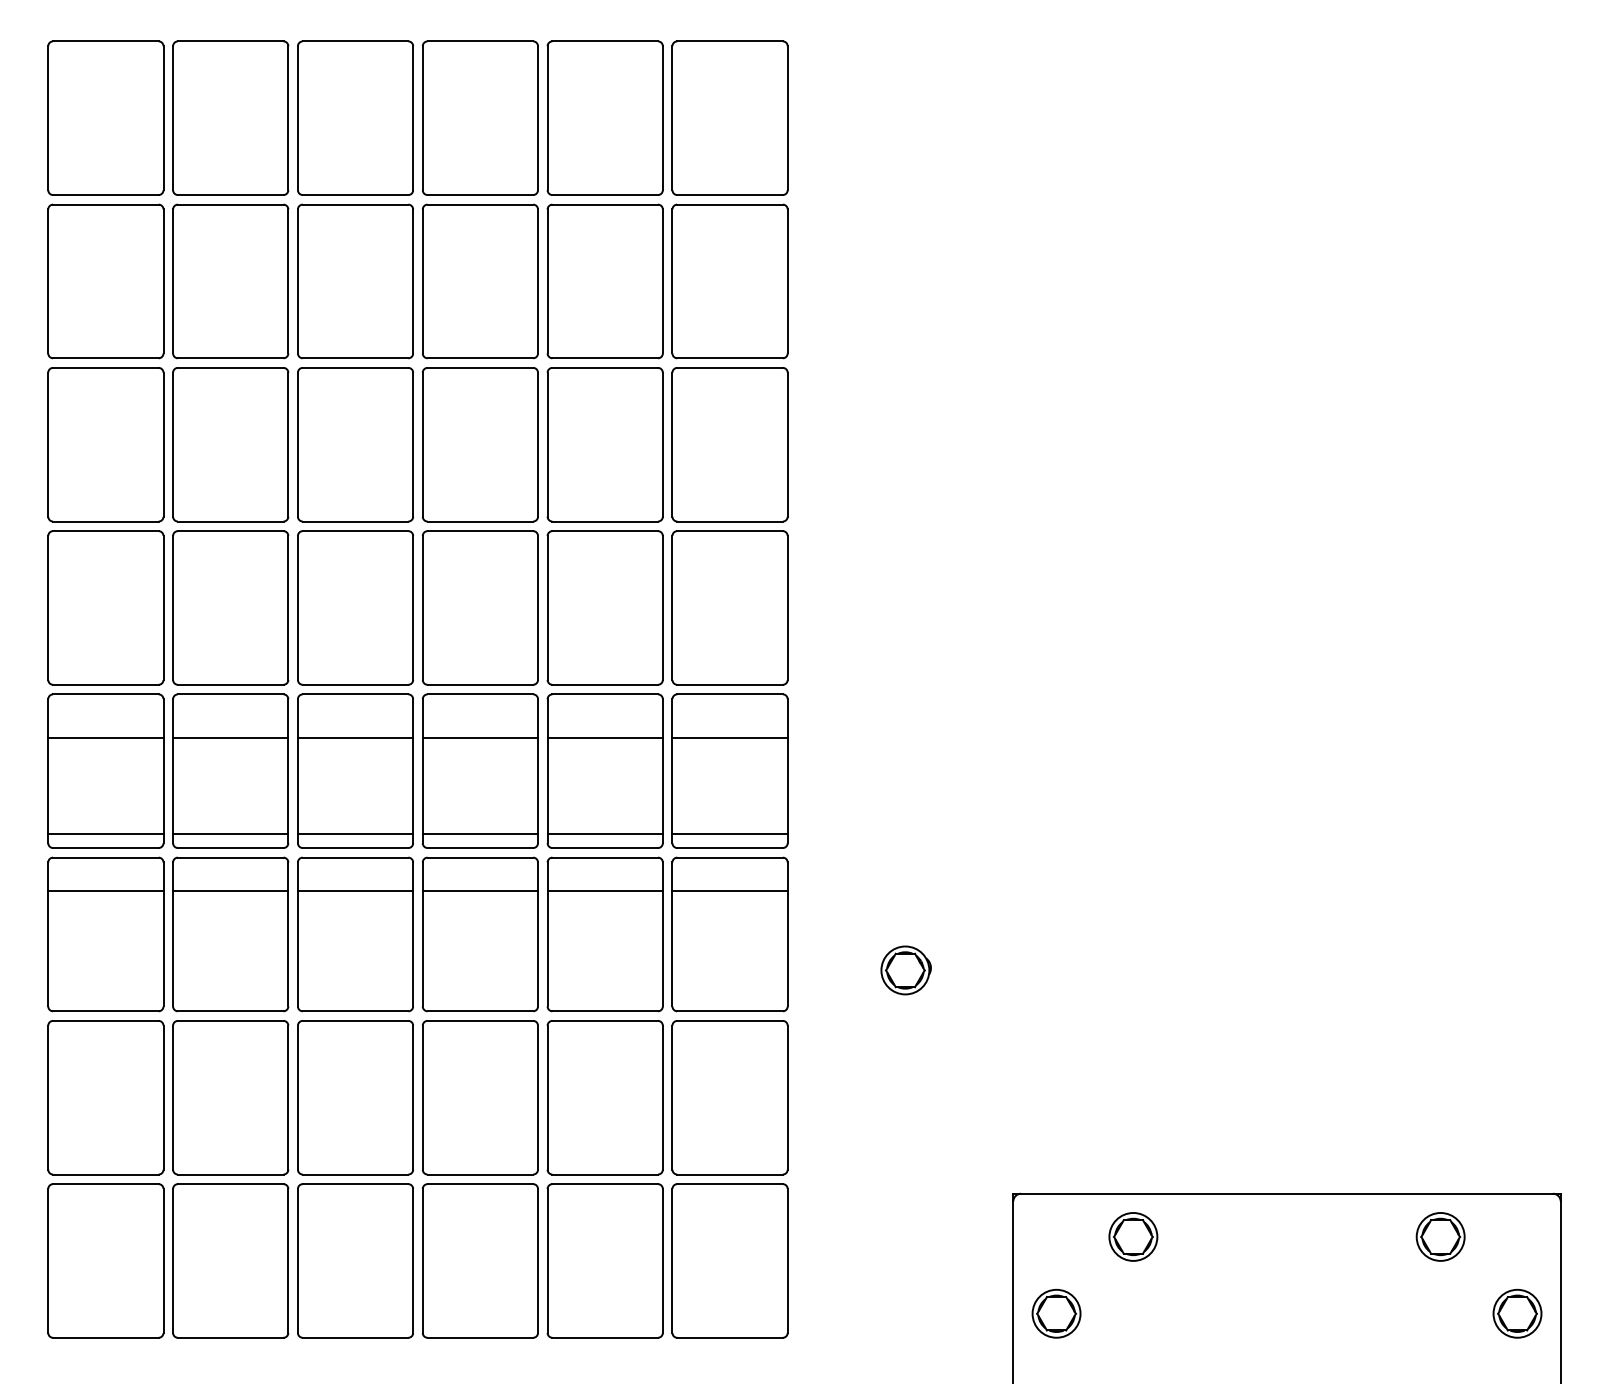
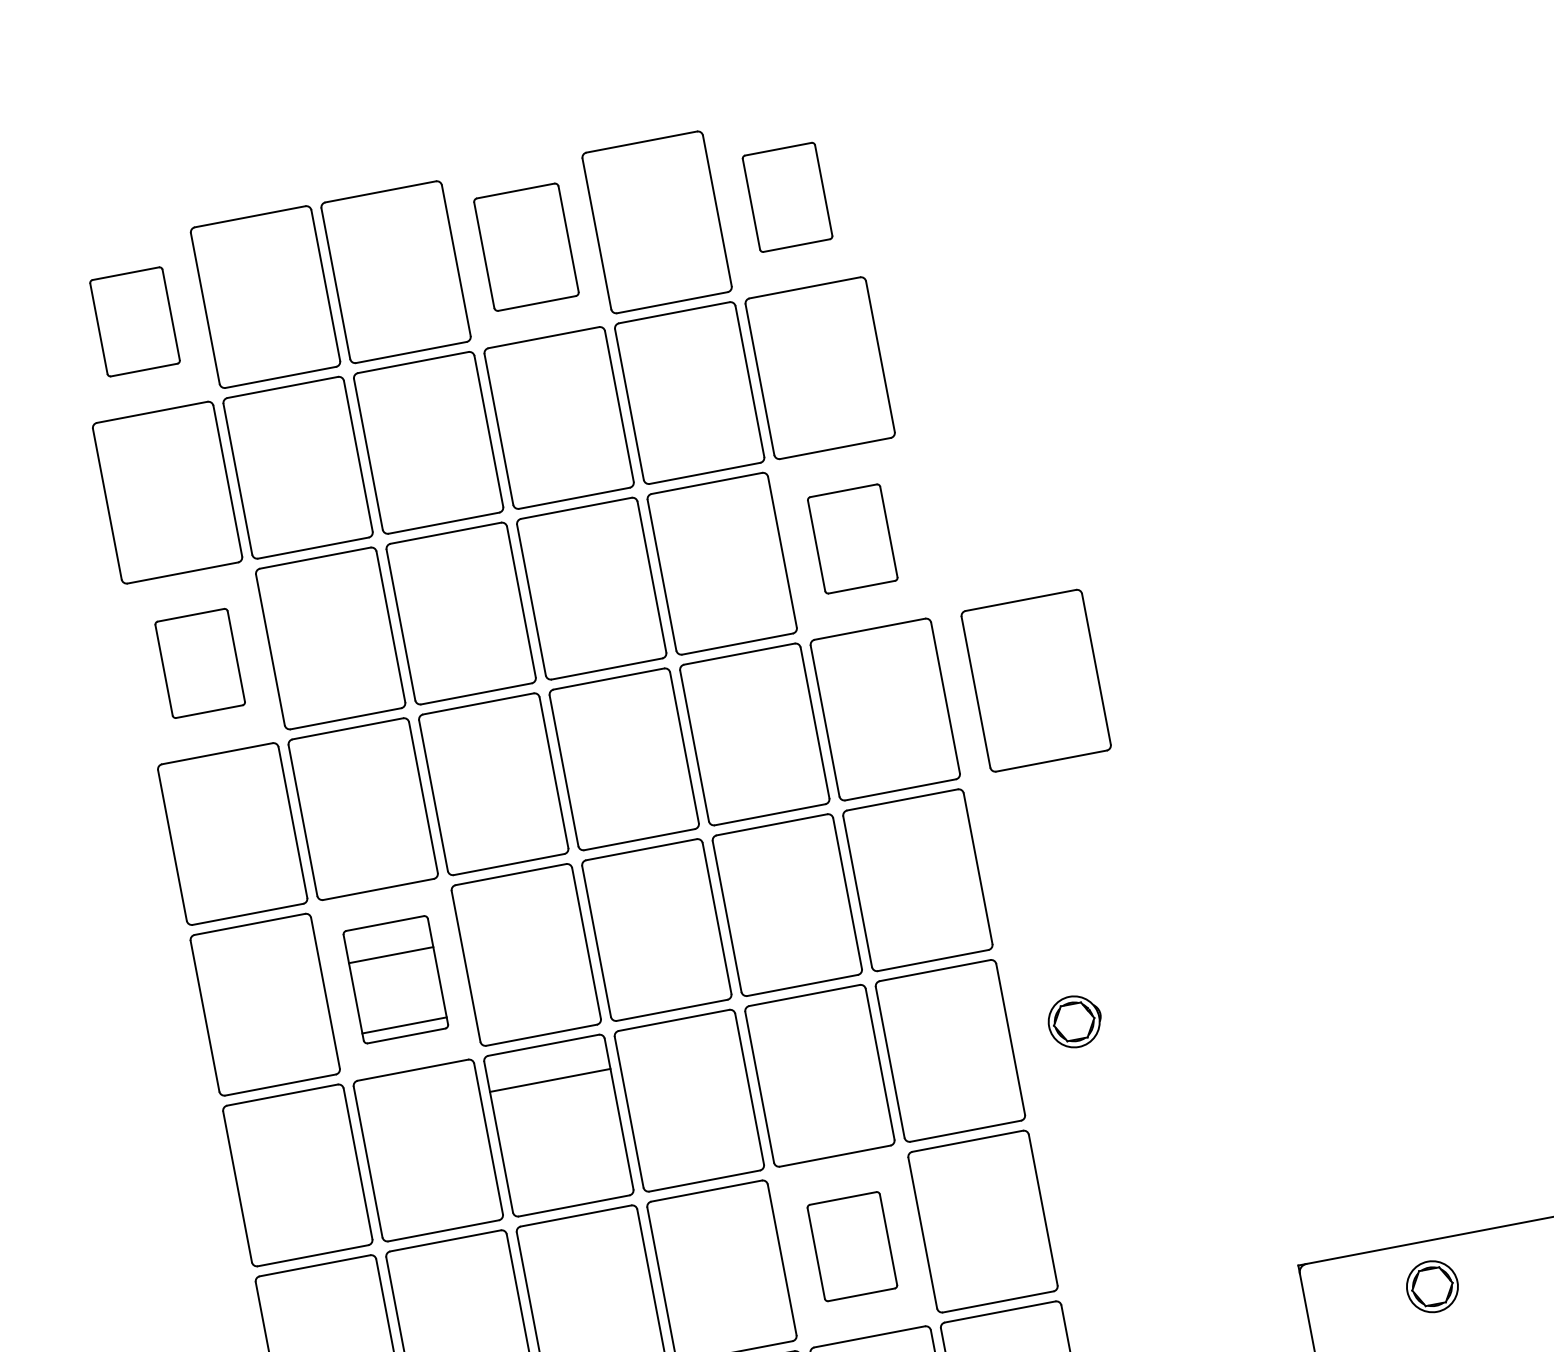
part: (105, 117) -> (134, 321), size x0.6
part: (479, 117) -> (525, 246), size x0.7
part: (729, 117) -> (786, 196), size x0.6
part: (105, 444) -> (199, 663), size x0.6
part: (729, 444) -> (852, 538), size x0.6
part: (873, 607) -> (1035, 680), added
line: (105, 737) -> (258, 969), removed
line: (355, 737) -> (519, 919), removed
line: (480, 737) -> (650, 894), removed
line: (604, 737) -> (779, 870), removed
line: (729, 737) -> (910, 845), removed
part: (230, 770) -> (395, 979), size x0.7
line: (105, 833) -> (277, 1069), removed
line: (355, 833) -> (538, 1020), removed
line: (480, 833) -> (669, 995), removed
line: (604, 833) -> (799, 970), removed
line: (729, 833) -> (929, 945), removed
line: (105, 891) -> (288, 1130), removed
line: (230, 891) -> (419, 1105), removed
line: (480, 891) -> (680, 1055), removed
line: (604, 891) -> (810, 1031), removed
line: (729, 891) -> (941, 1006), removed
part: (905, 970) -> (1074, 1021), moved
part: (604, 1097) -> (851, 1246), size x0.6

